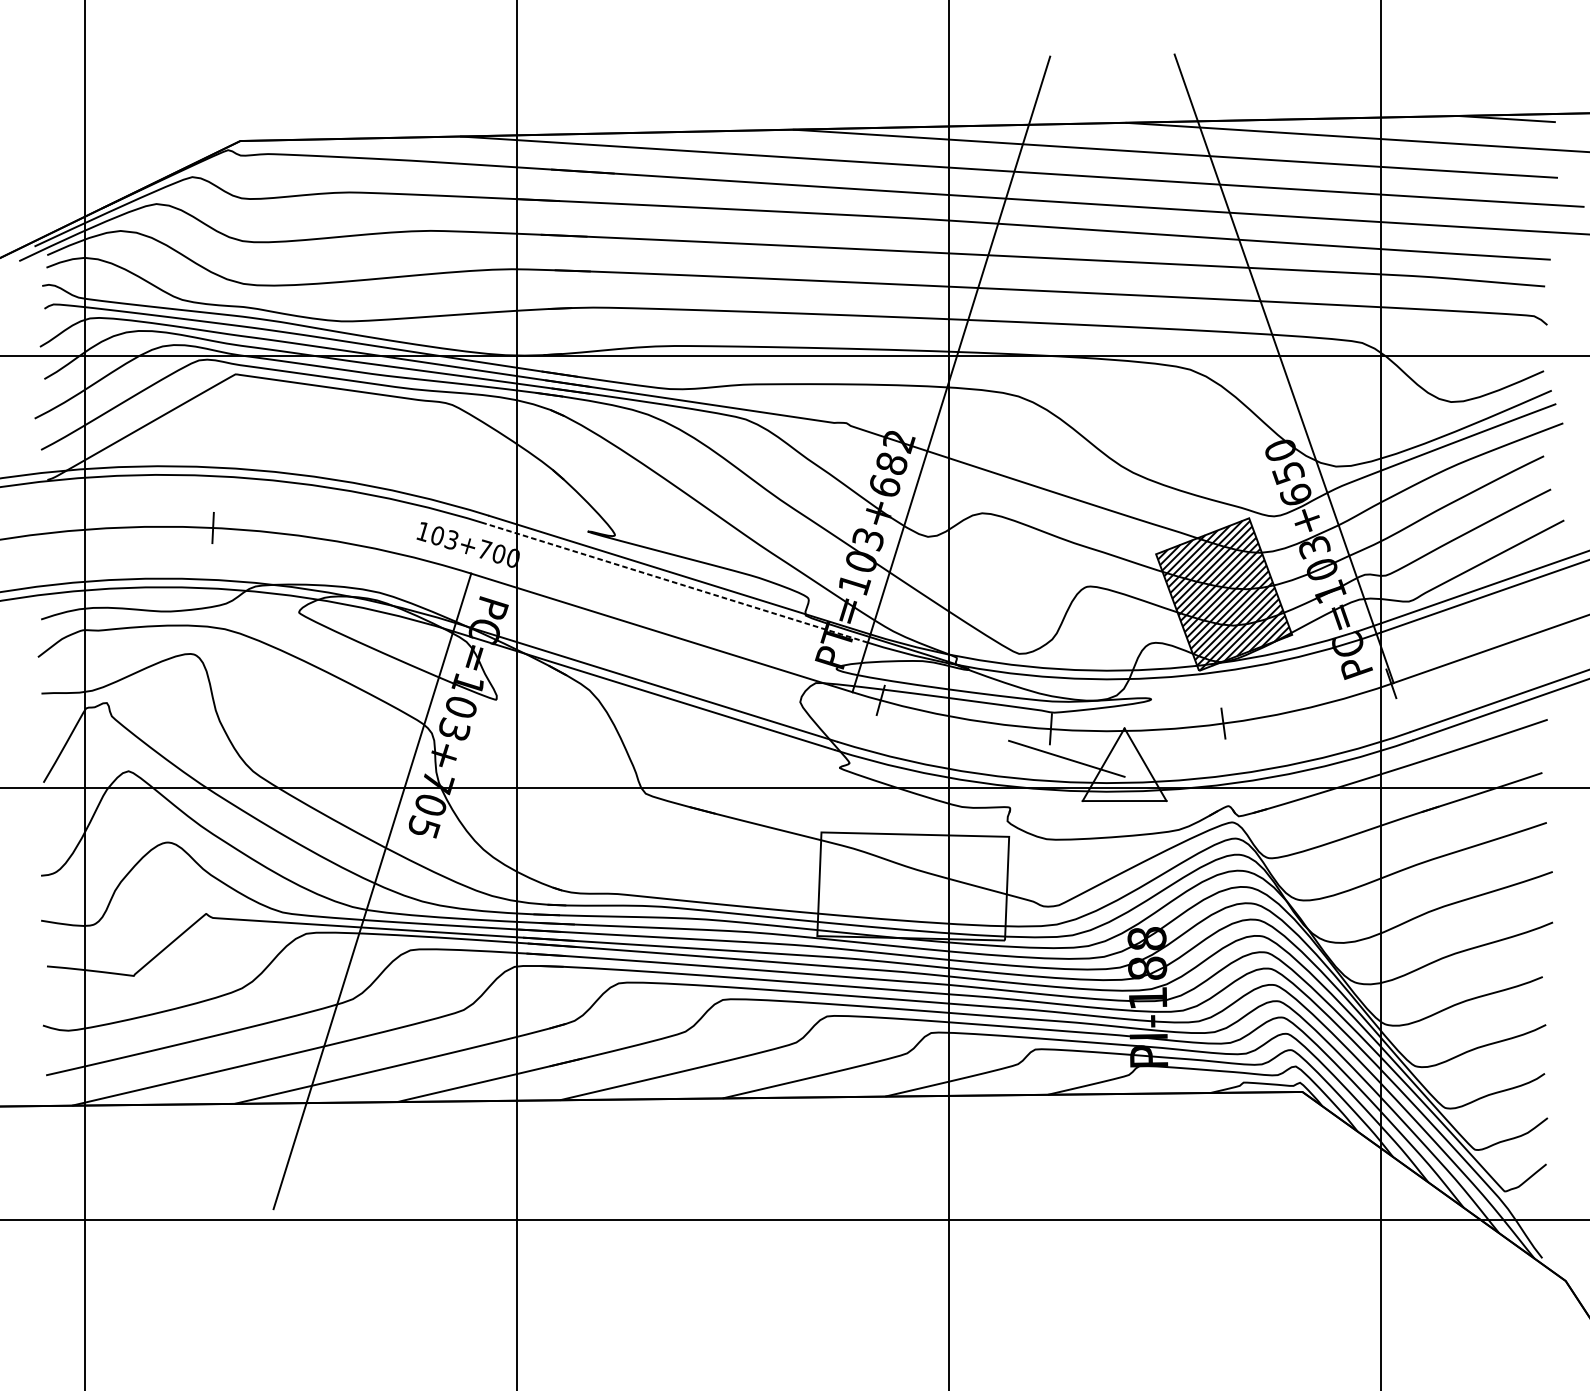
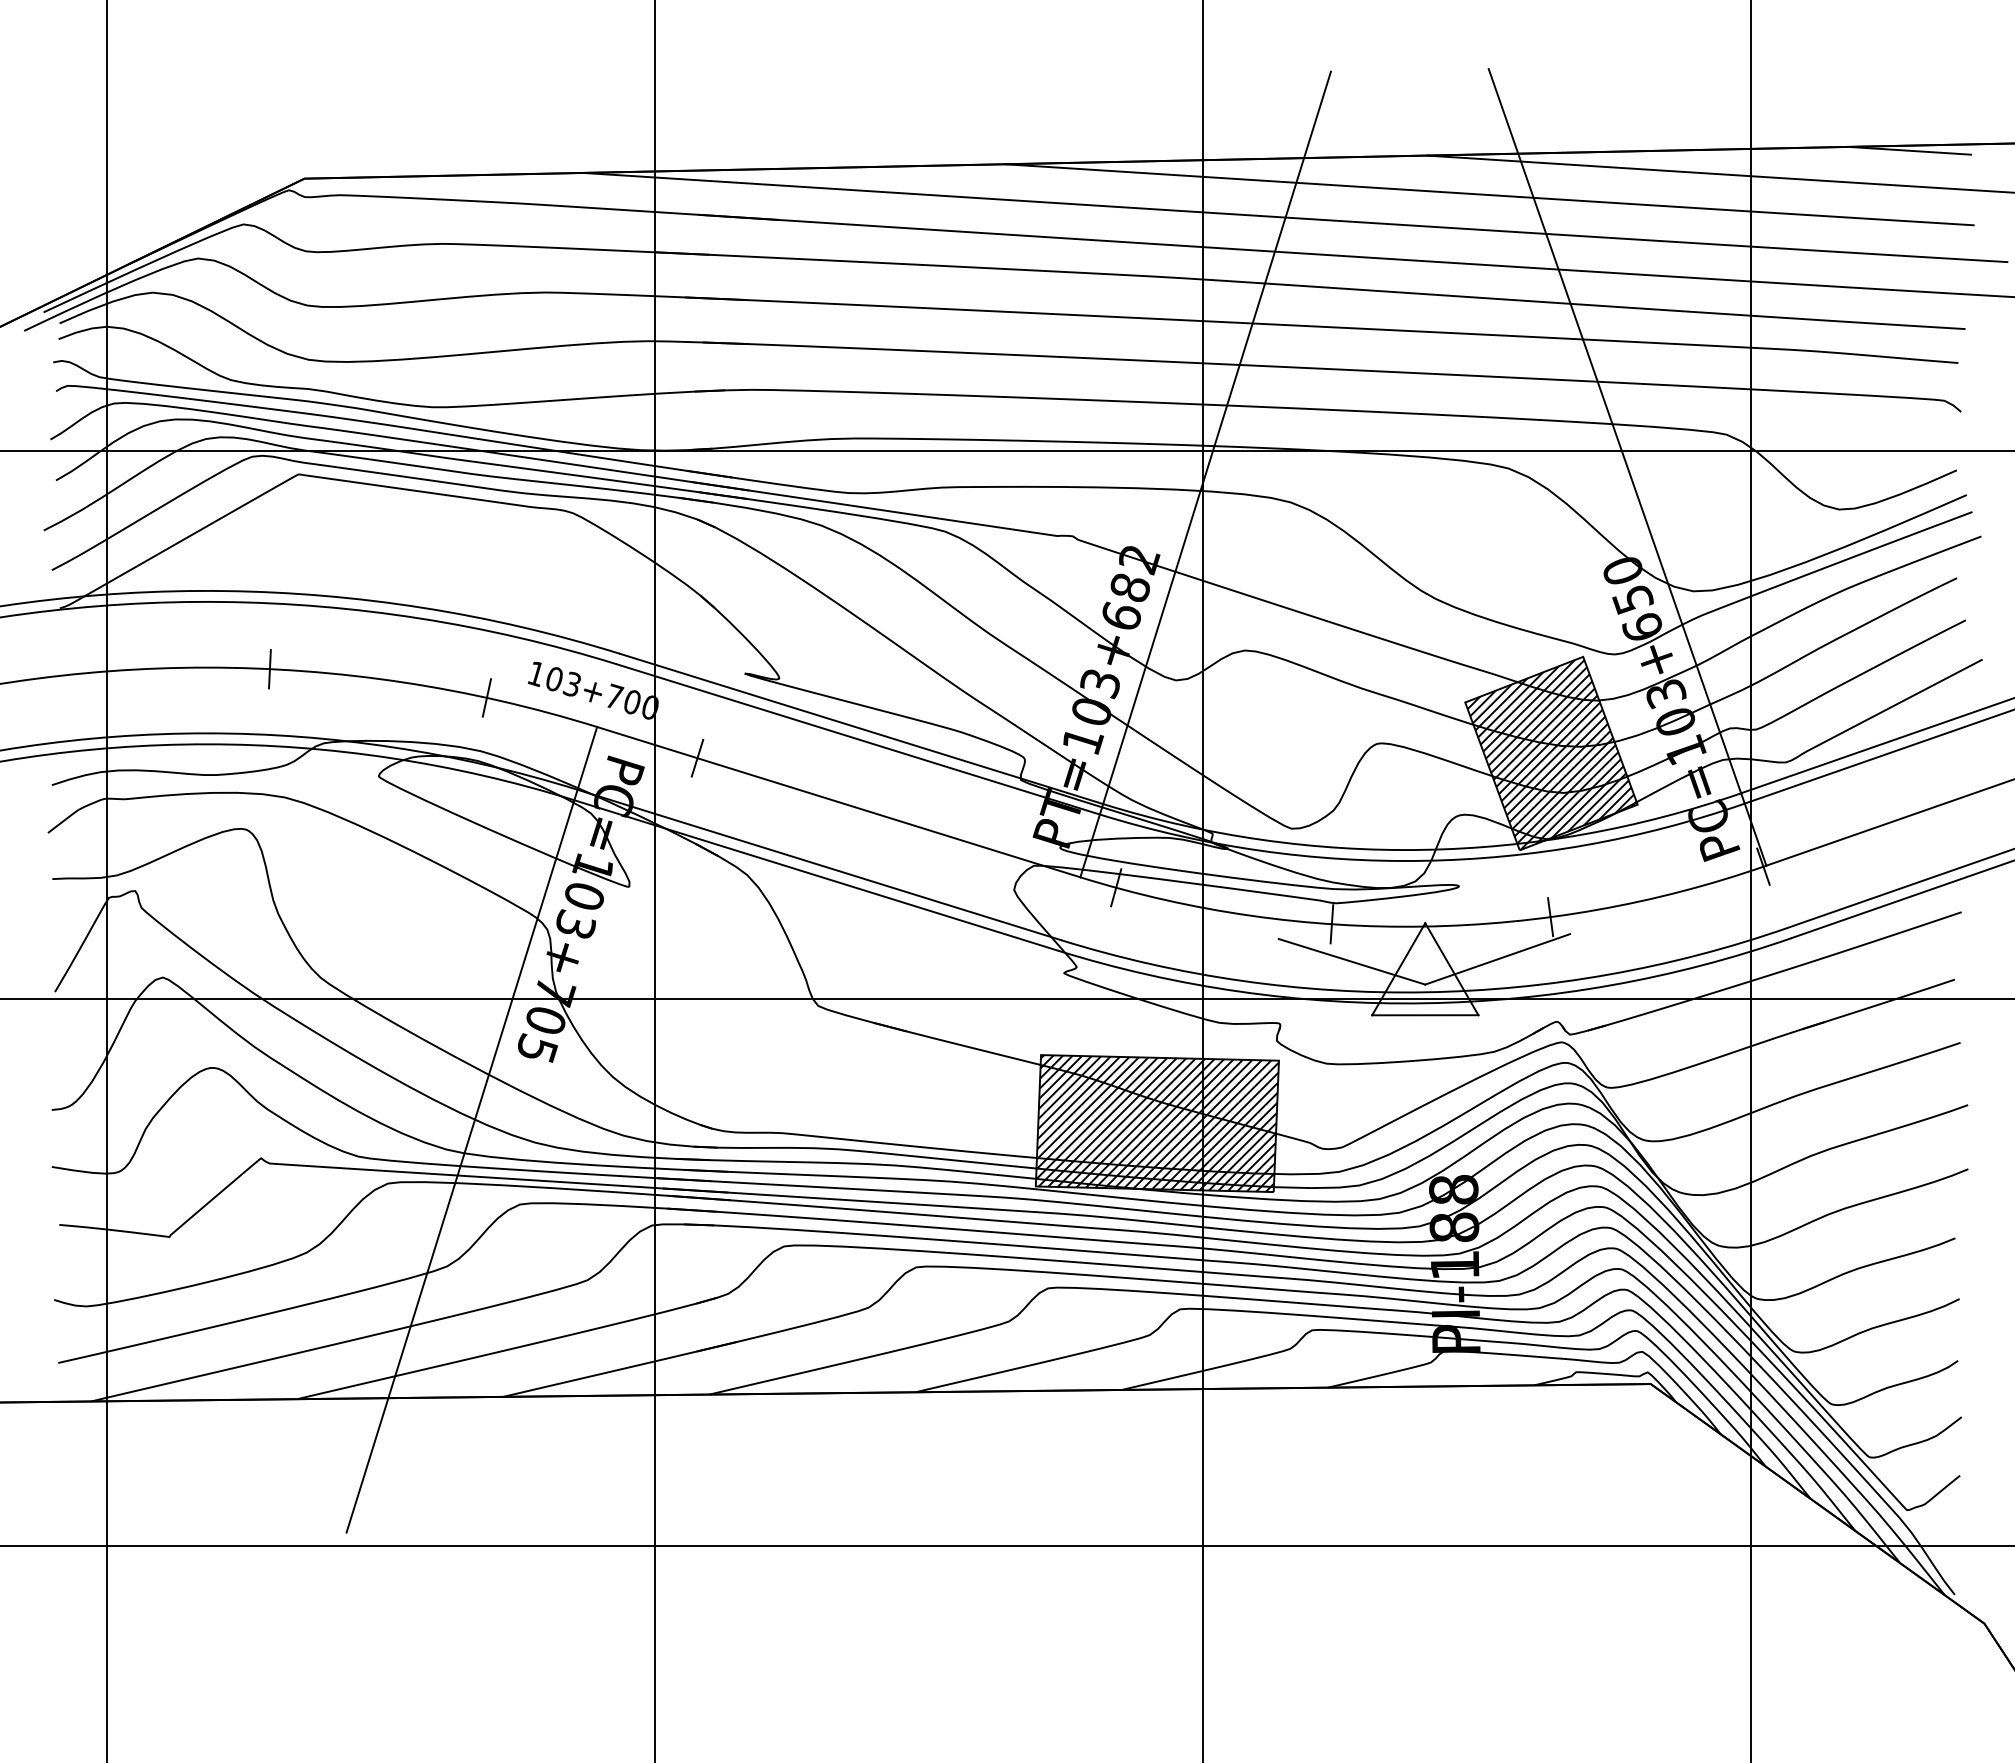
line: (383, 550) -> (486, 697), added
line: (676, 583) -> (857, 739), dashed -> solid
line: (550, 597) -> (697, 757), added
line: (1181, 757) -> (1497, 959), added
hatch: (913, 886) -> (1157, 1123), added

